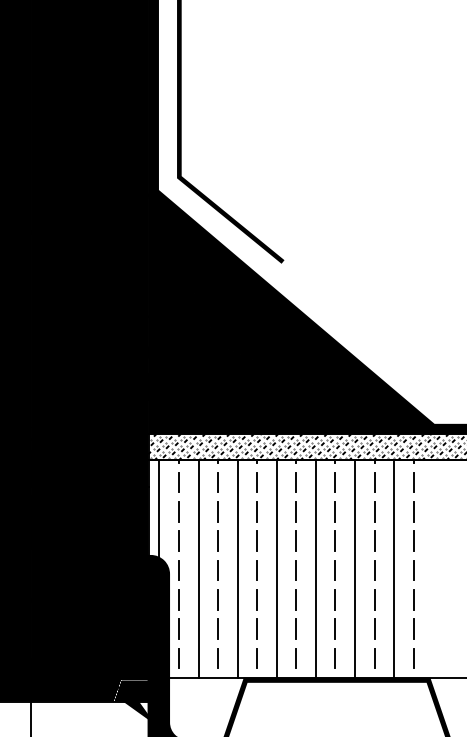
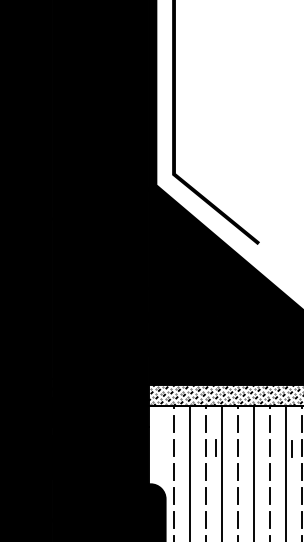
line: (159, 509) -> (157, 446), removed
line: (229, 511) -> (215, 447), added
line: (322, 513) -> (291, 449), added

